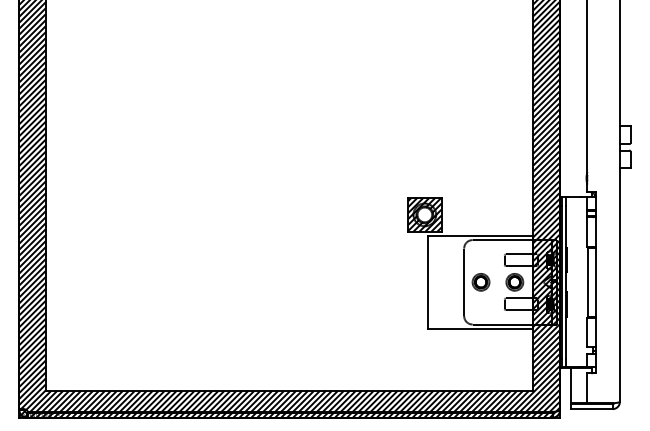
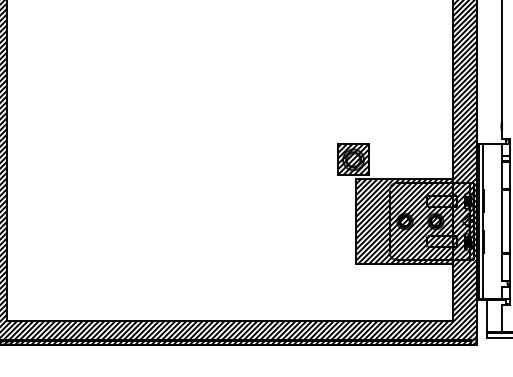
hatch: (424, 214) -> (353, 159), added
hatch: (480, 281) -> (404, 220), added

